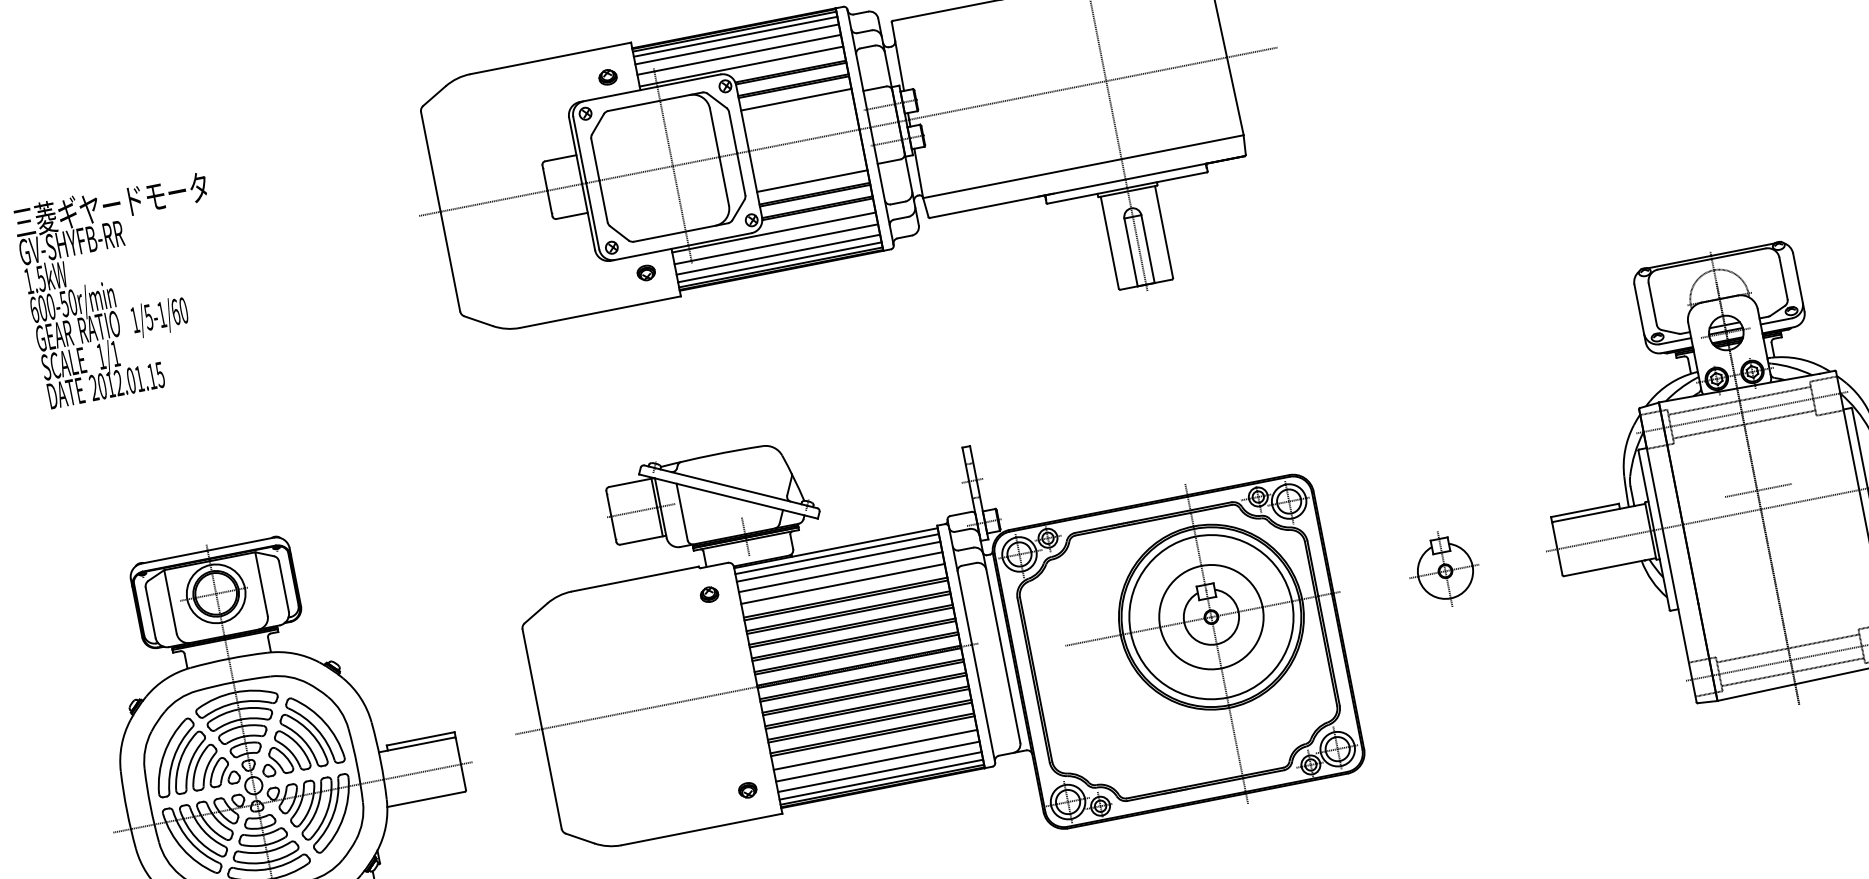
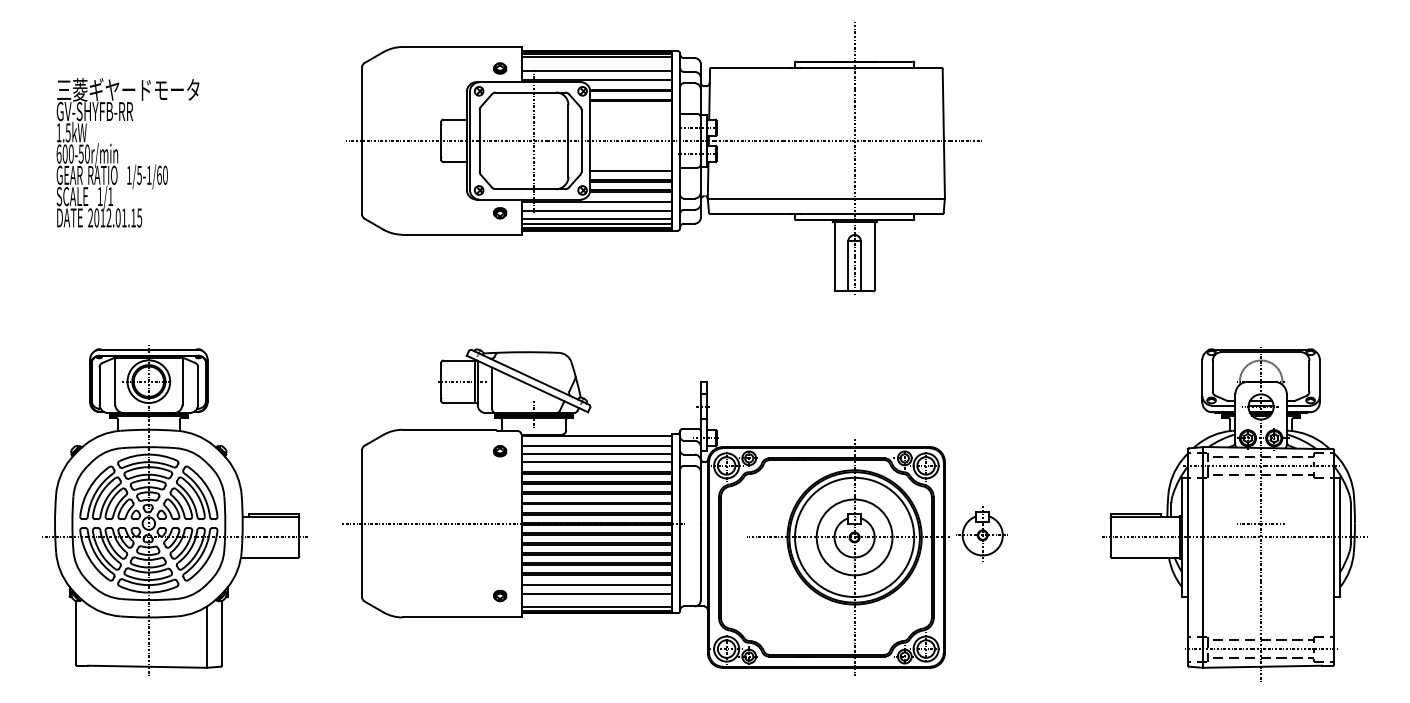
line: (736, 45) -> (596, 63), removed
line: (796, 99) -> (631, 110), removed
line: (836, 554) -> (596, 440), removed
part: (1443, 569) -> (981, 533), moved
line: (879, 772) -> (596, 601), removed

